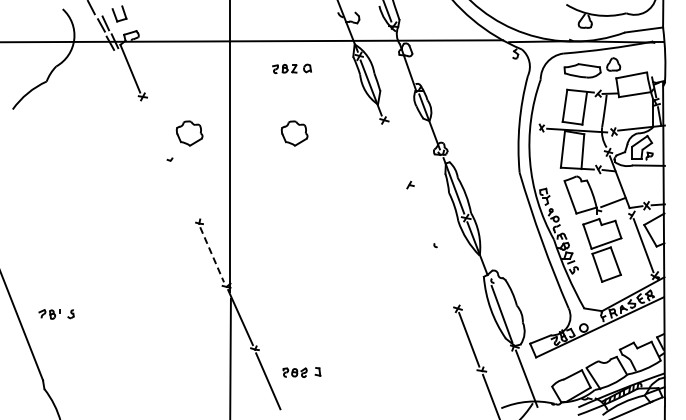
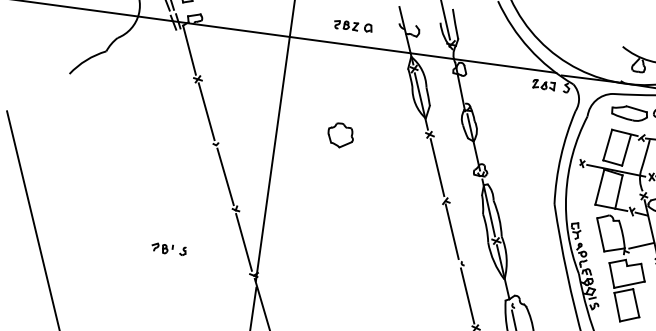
part: (492, 54) -> (544, 85), added
part: (291, 68) -> (352, 25), moved
line: (156, 127) -> (207, 110), added
part: (189, 133) -> (238, 121), removed
line: (396, 152) -> (437, 167), added
line: (184, 191) -> (225, 177), added
line: (420, 214) -> (452, 231), added
line: (212, 254) -> (244, 242), dashed -> solid
line: (444, 277) -> (467, 295), added
part: (56, 314) -> (168, 249), moved

